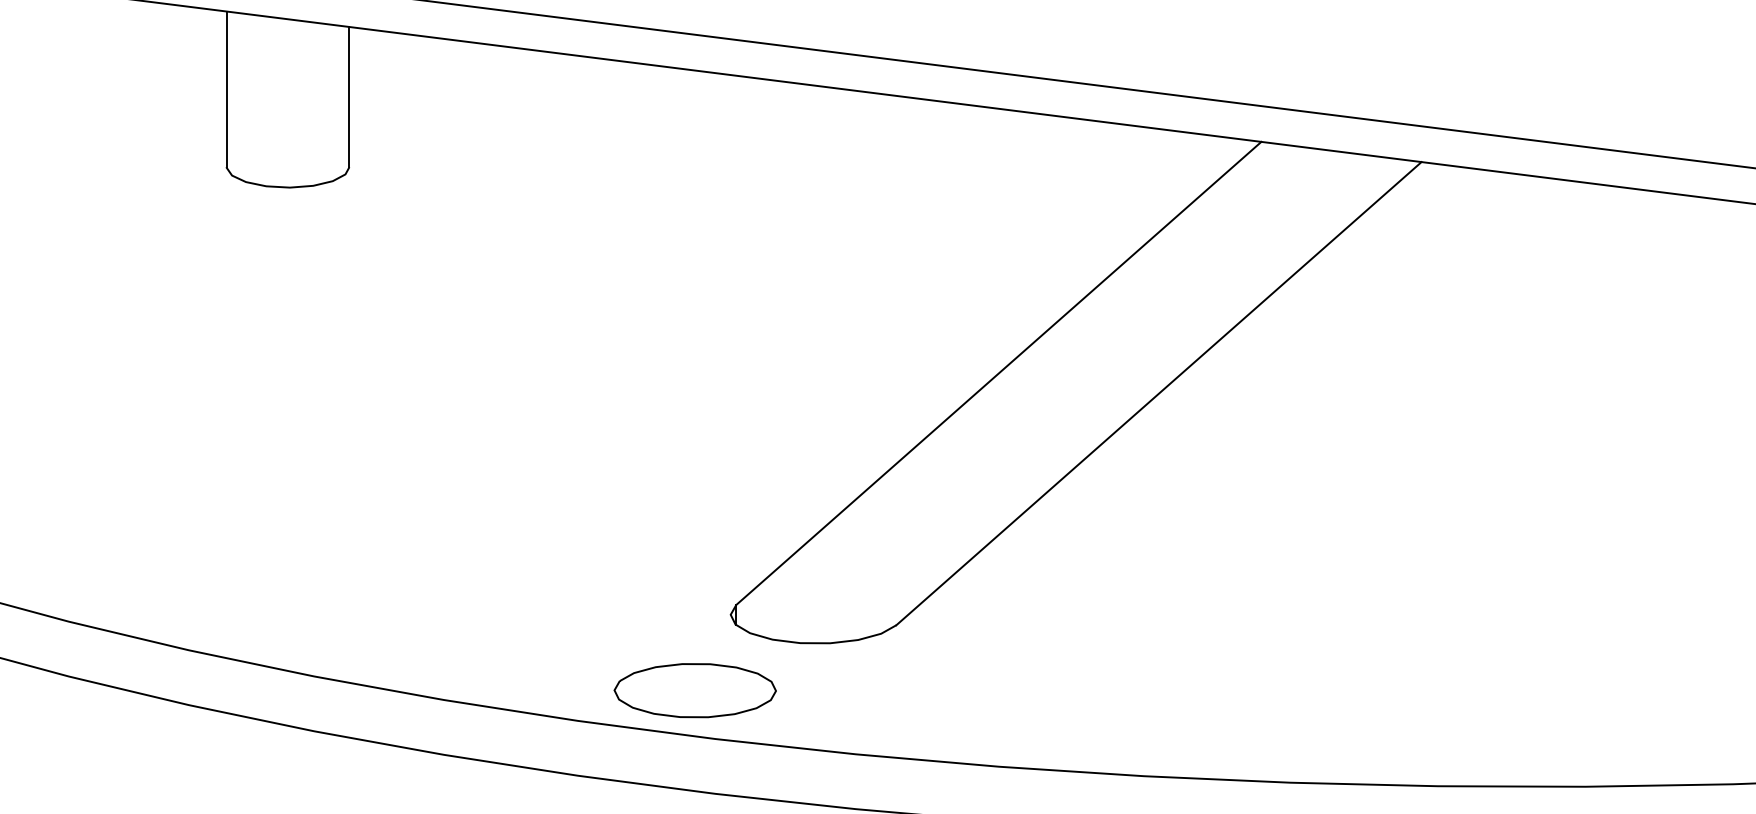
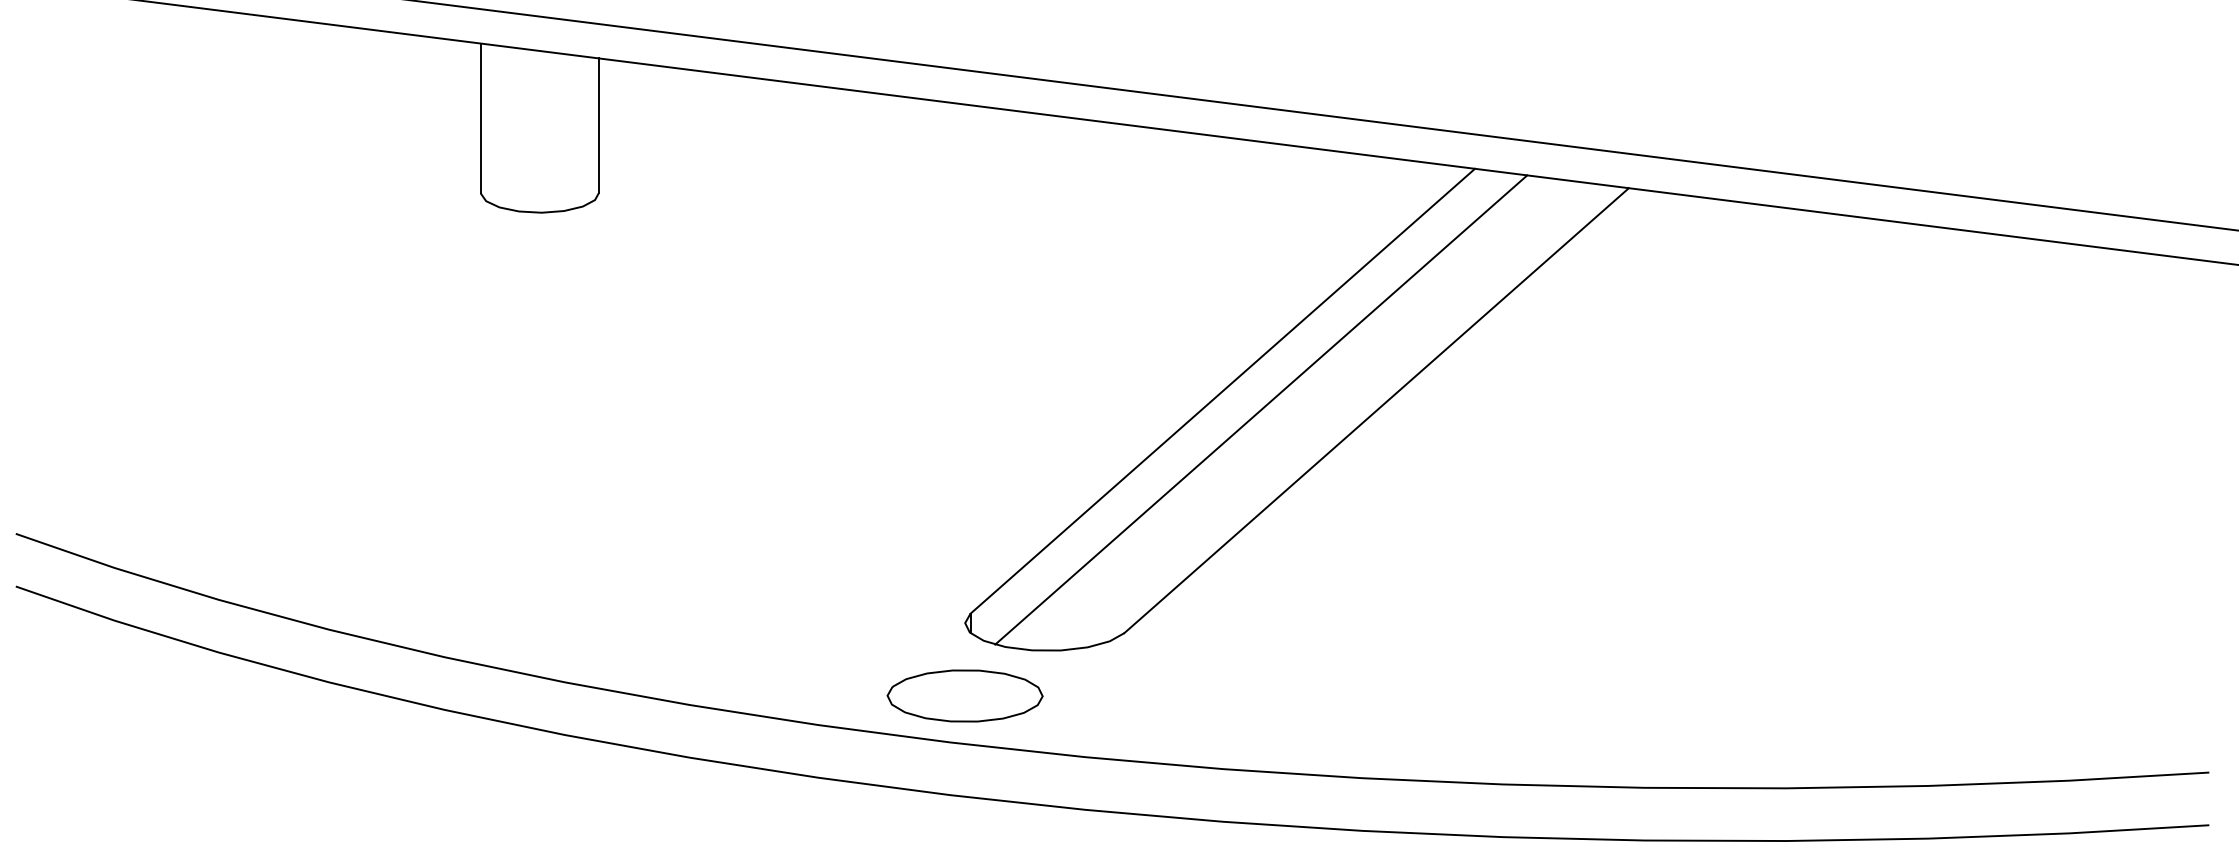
line: (1039, 392) -> (1261, 409), added
part: (694, 690) -> (964, 695), moved

